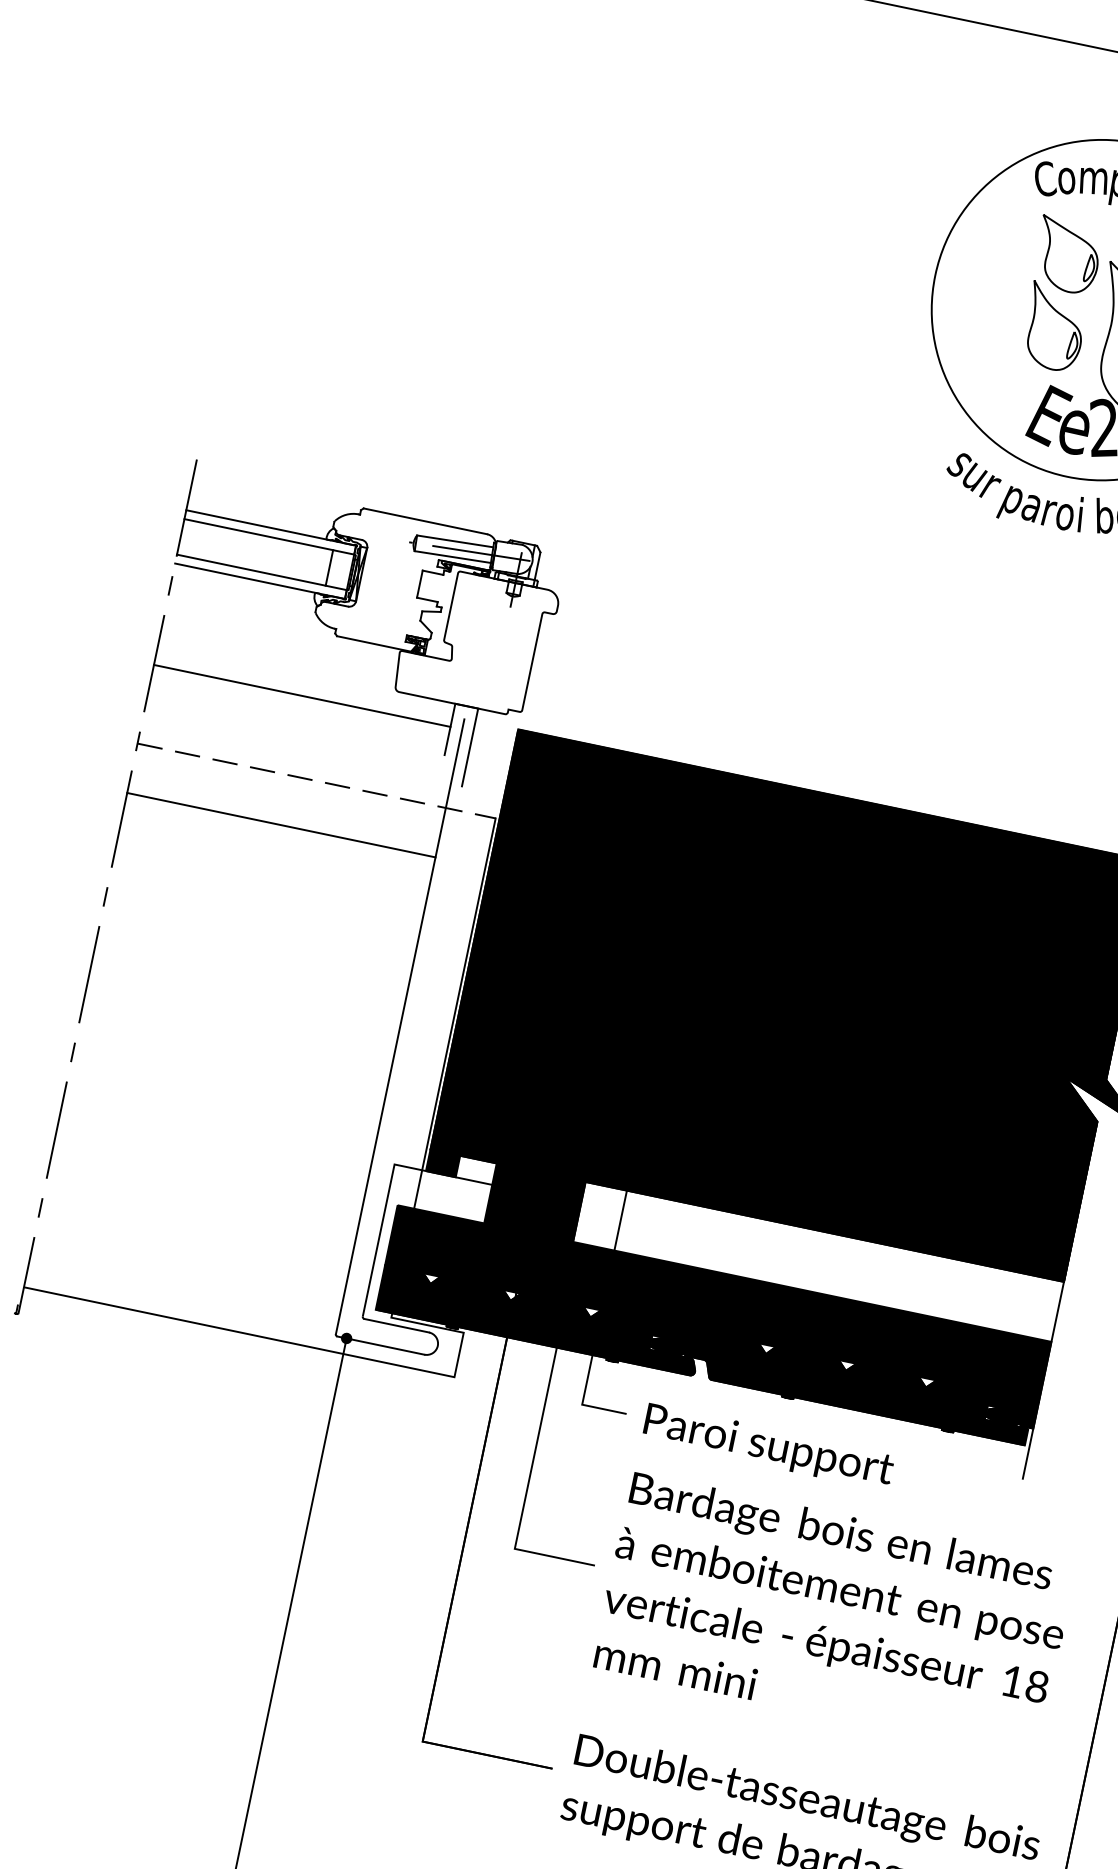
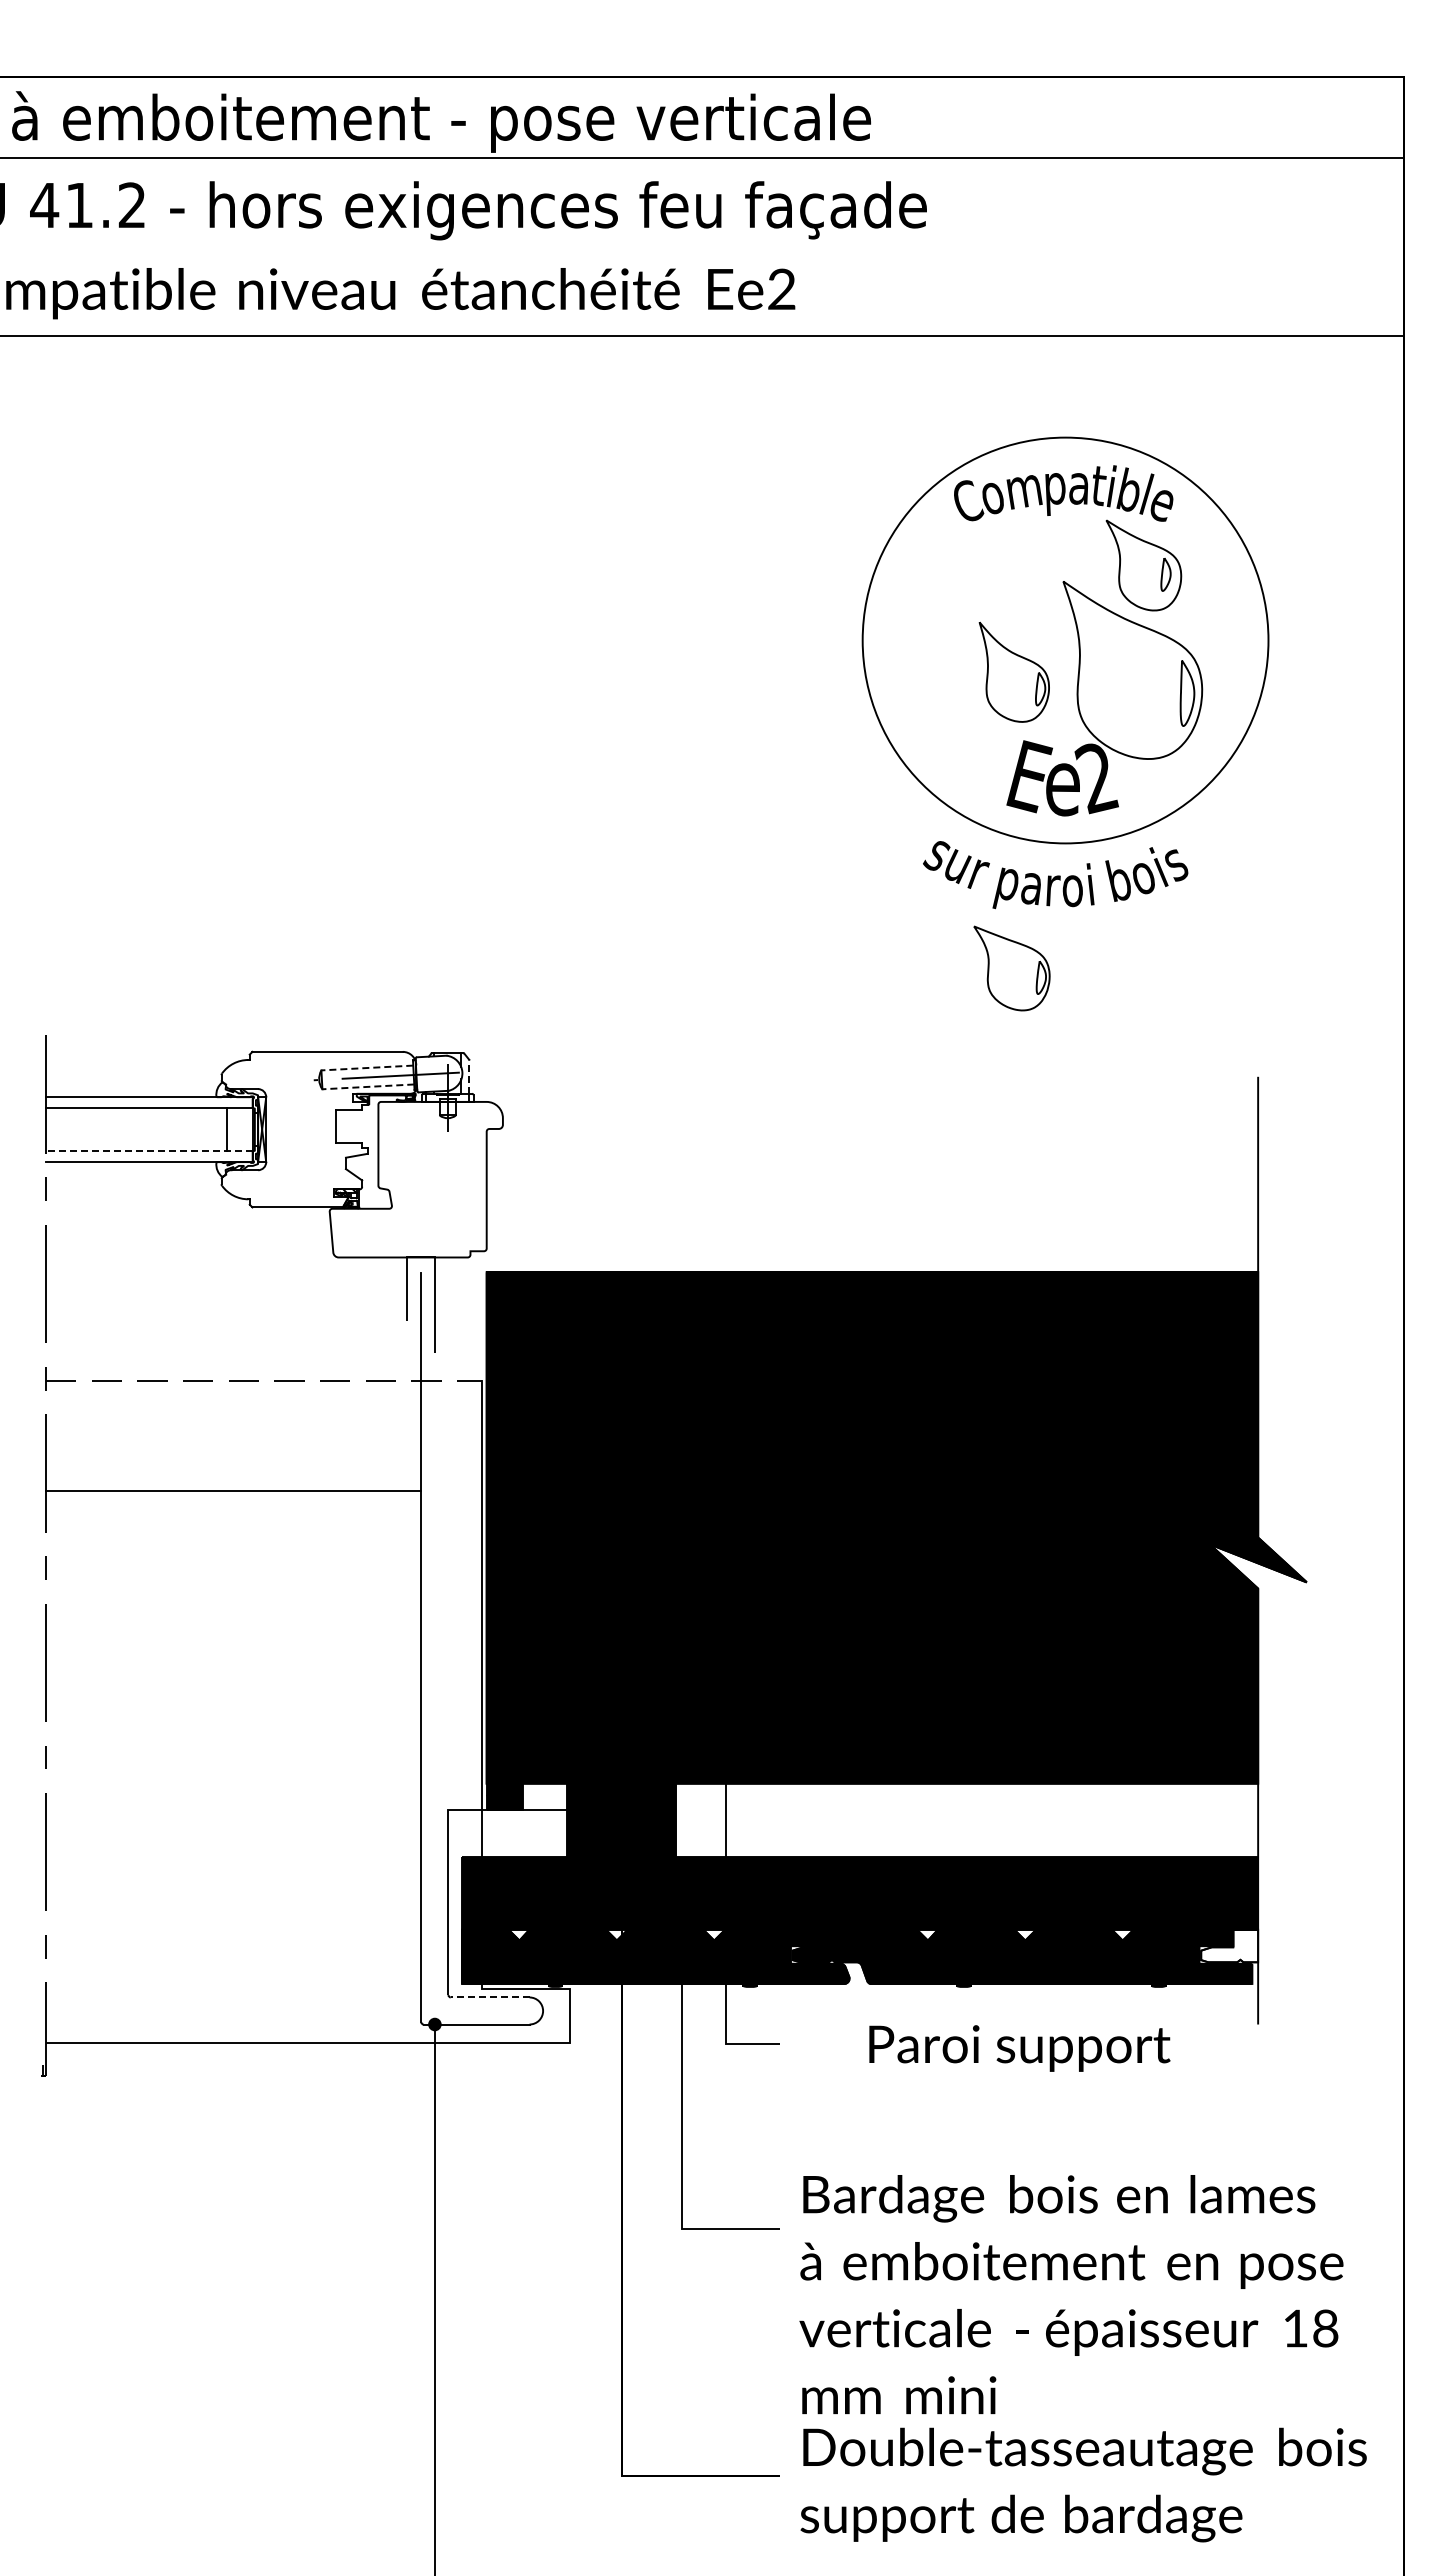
part: (1066, 255) -> (1011, 968), moved
line: (455, 541) -> (367, 1068), solid -> dashed
line: (453, 556) -> (368, 1086), solid -> dashed
line: (537, 566) -> (469, 1077), solid -> dashed
line: (261, 572) -> (148, 1151), solid -> dashed
line: (302, 695) -> (226, 1285), removed
line: (281, 825) -> (233, 1490), moved
line: (396, 1325) -> (489, 1997), solid -> dashed
fill: (1012, 1409) -> (1229, 1945), removed
text: (768, 1447) -> (1019, 2048), moved
text: (834, 1615) -> (1071, 2294), moved

